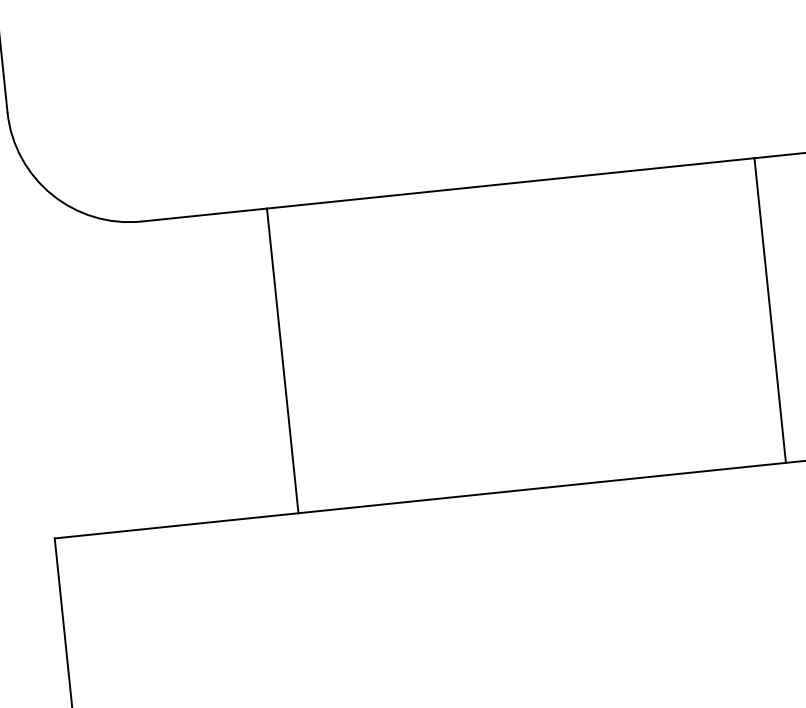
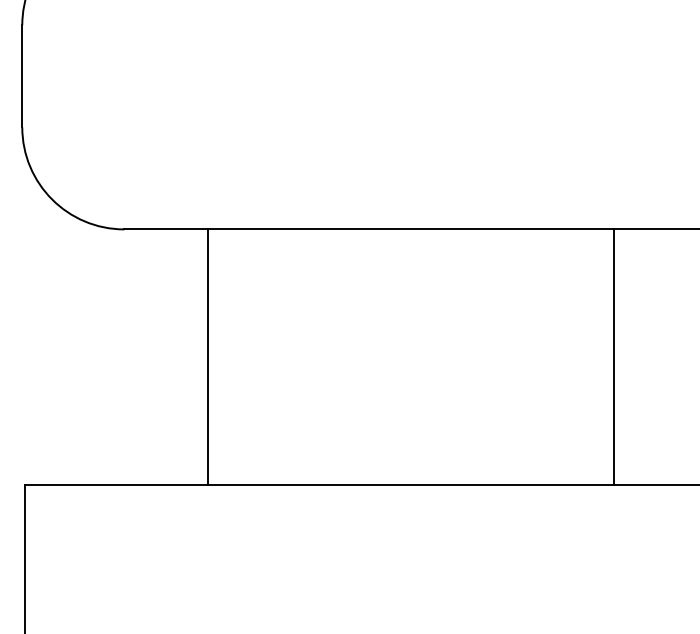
line: (770, 309) -> (614, 356), moved
line: (283, 360) -> (208, 356), moved

